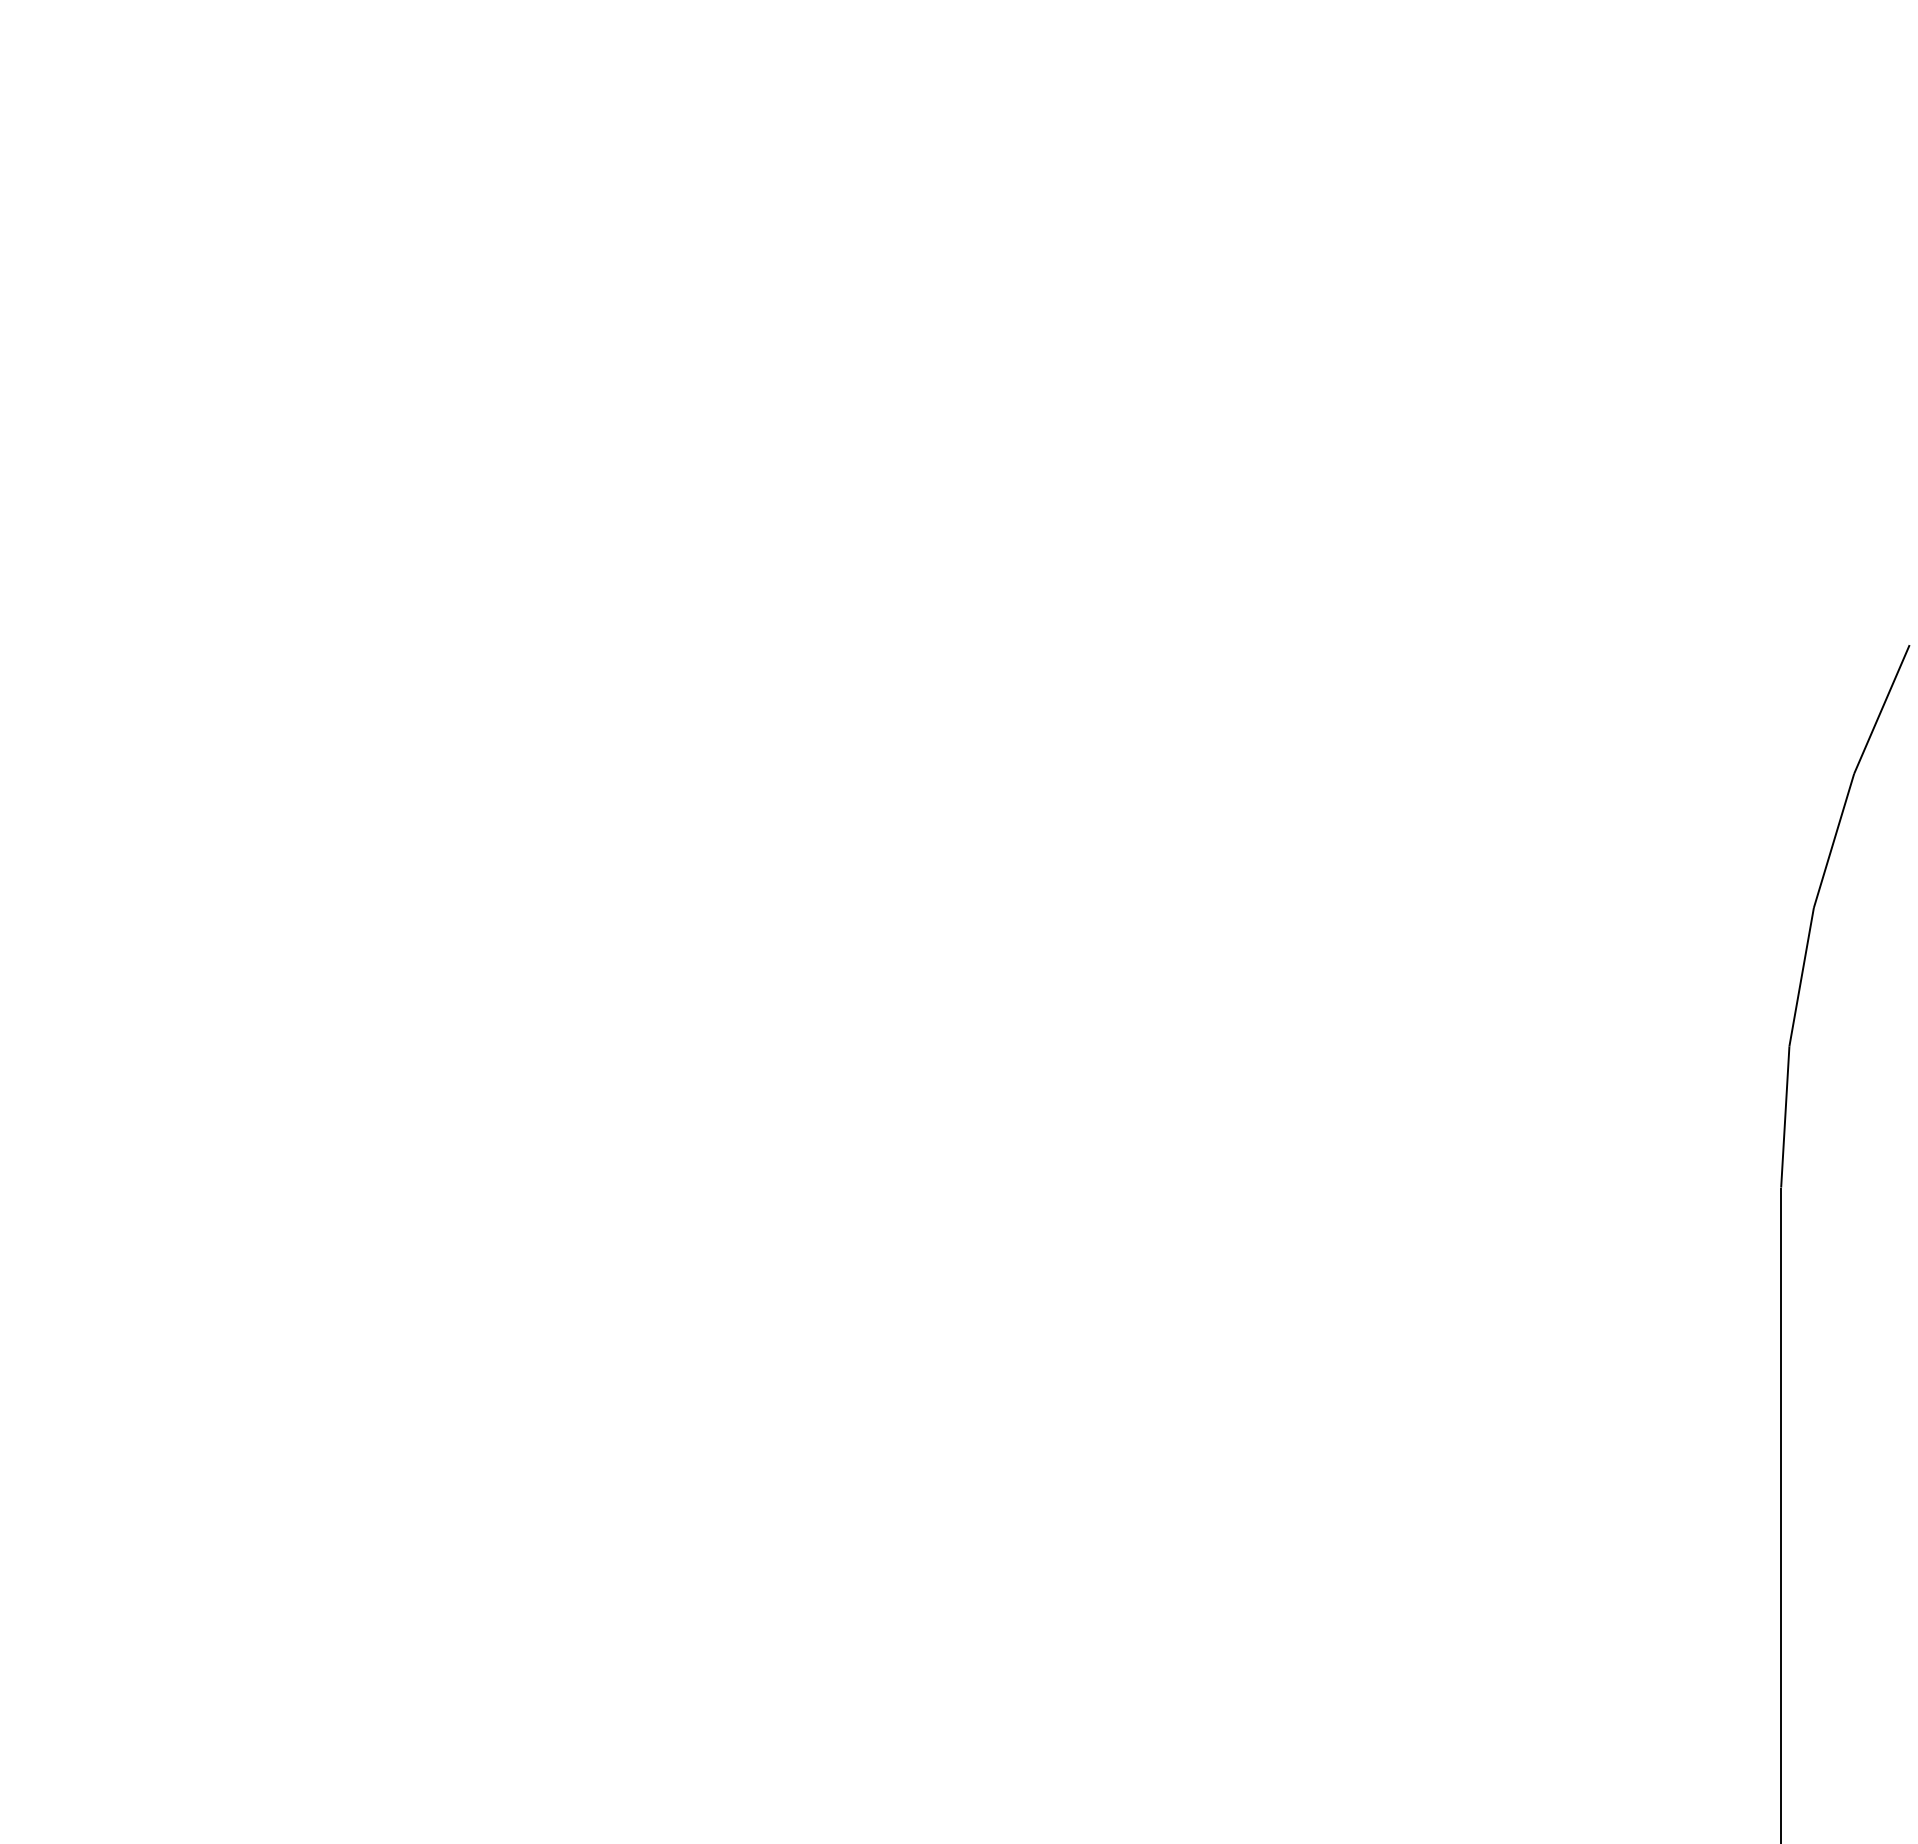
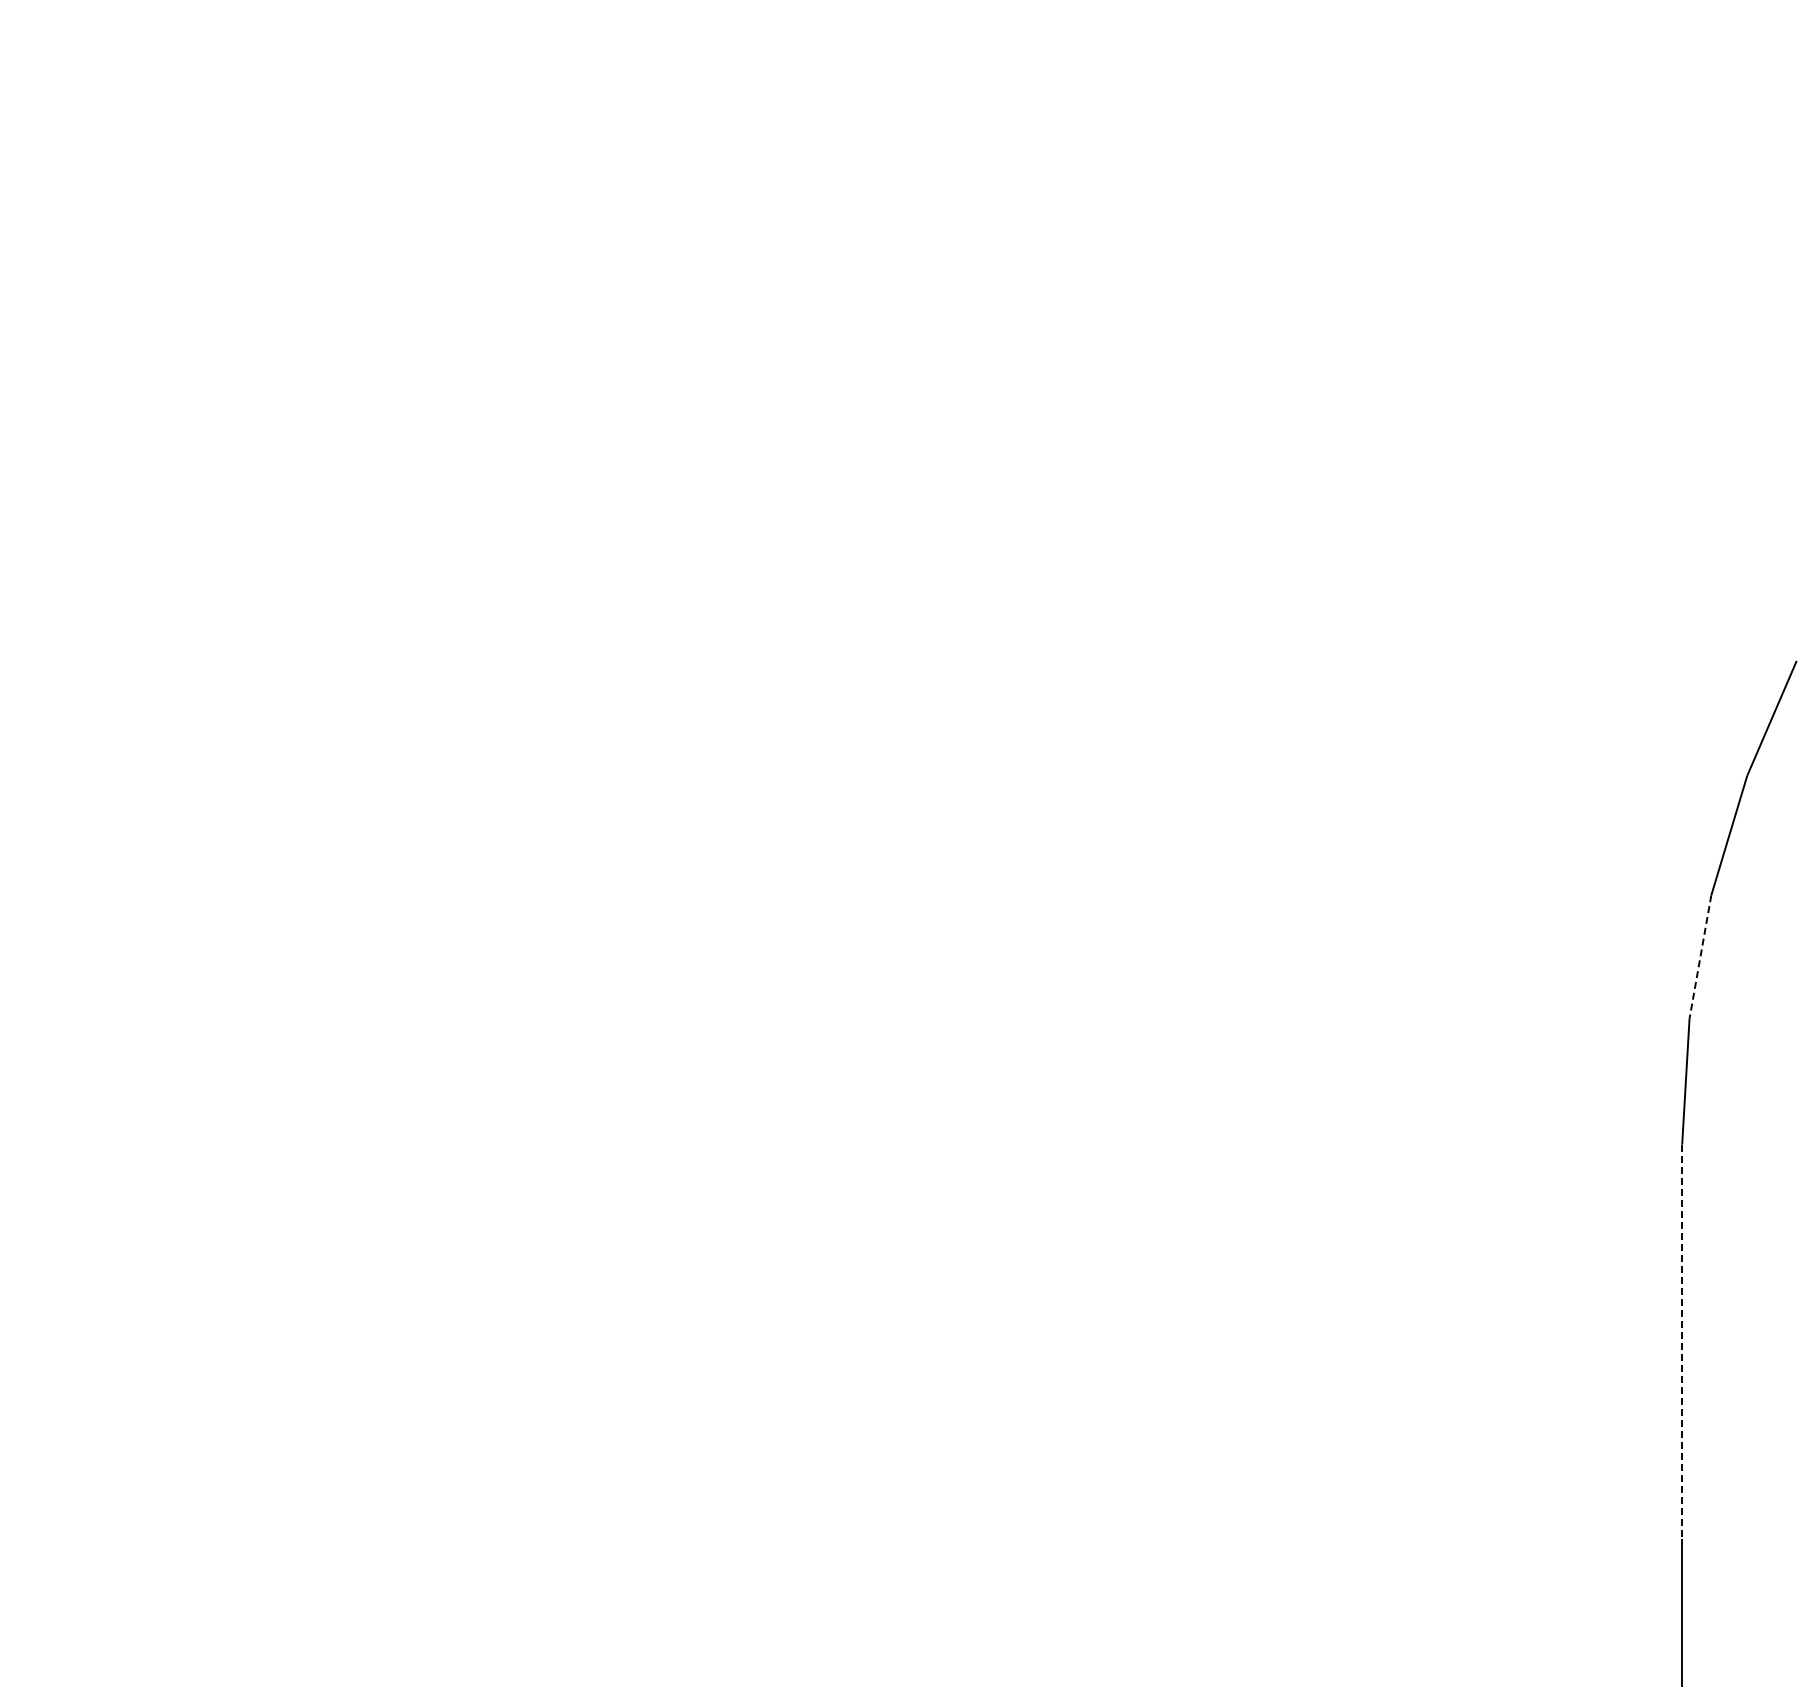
line: (1801, 977) -> (1700, 957), solid -> dashed
line: (1781, 1409) -> (1682, 1342), solid -> dashed

